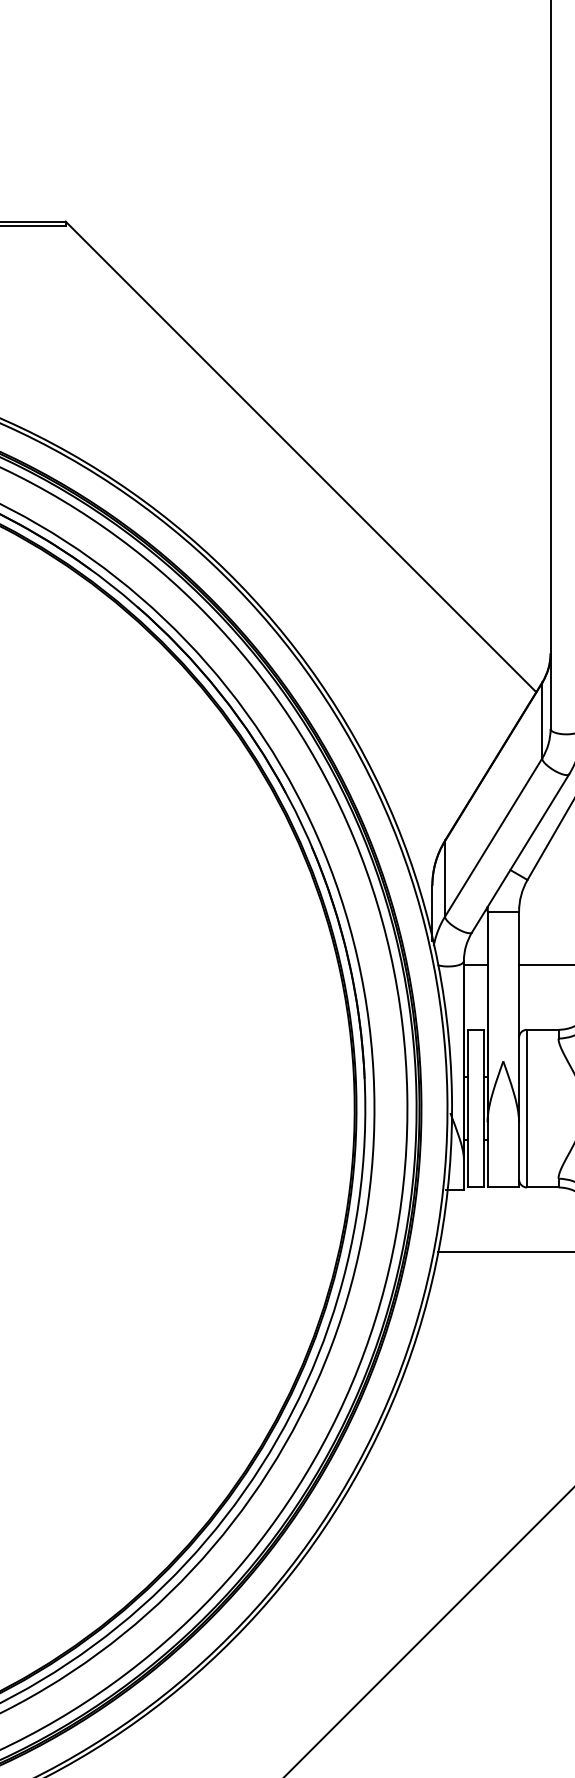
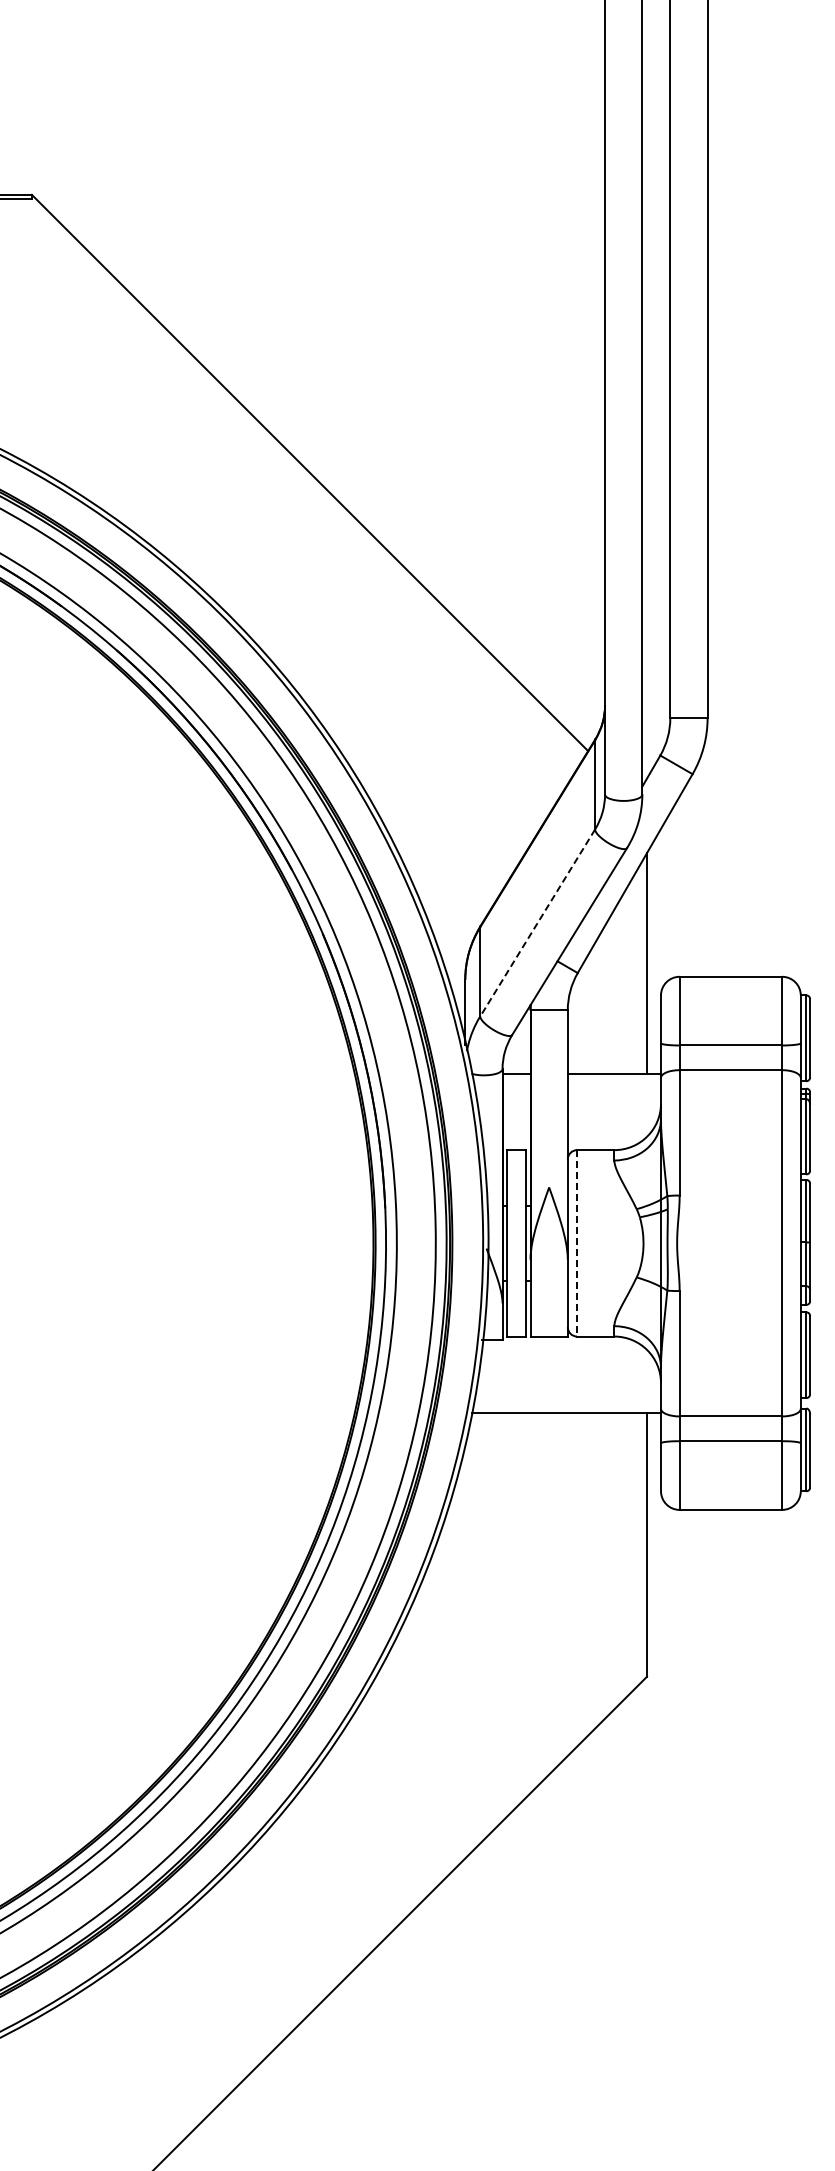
line: (493, 838) -> (537, 923), solid -> dashed
line: (527, 1108) -> (577, 1243), solid -> dashed

